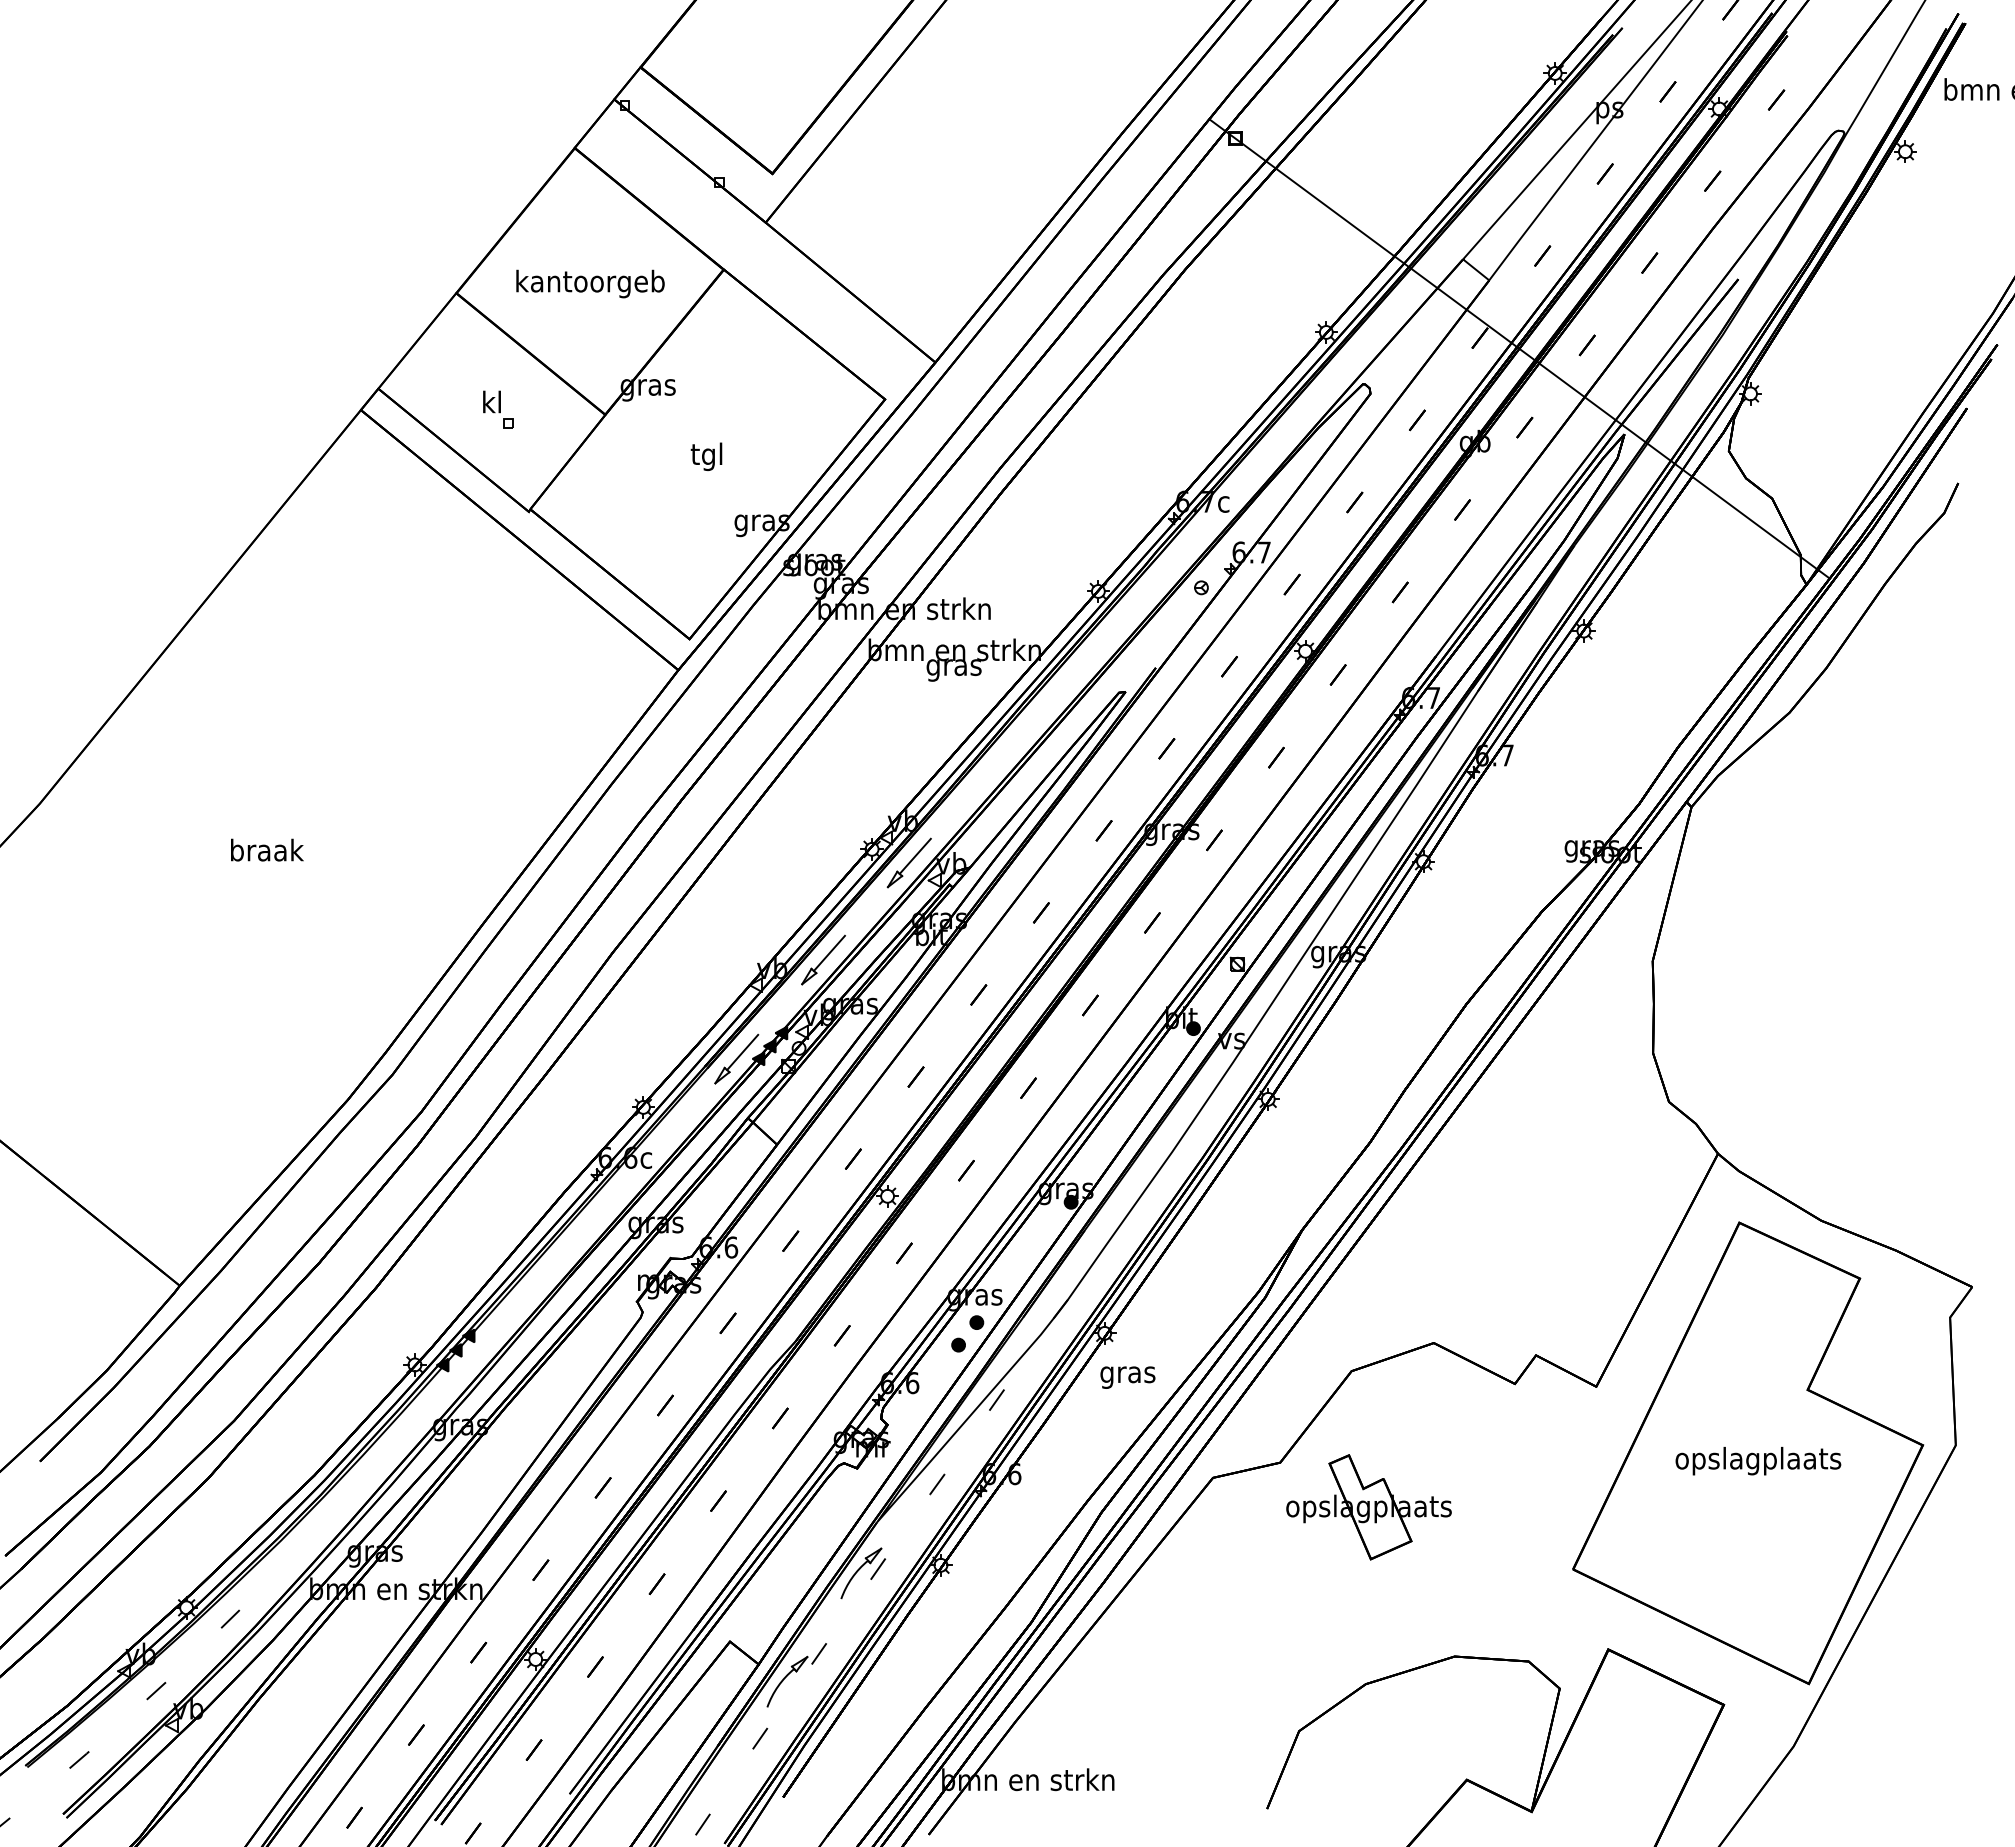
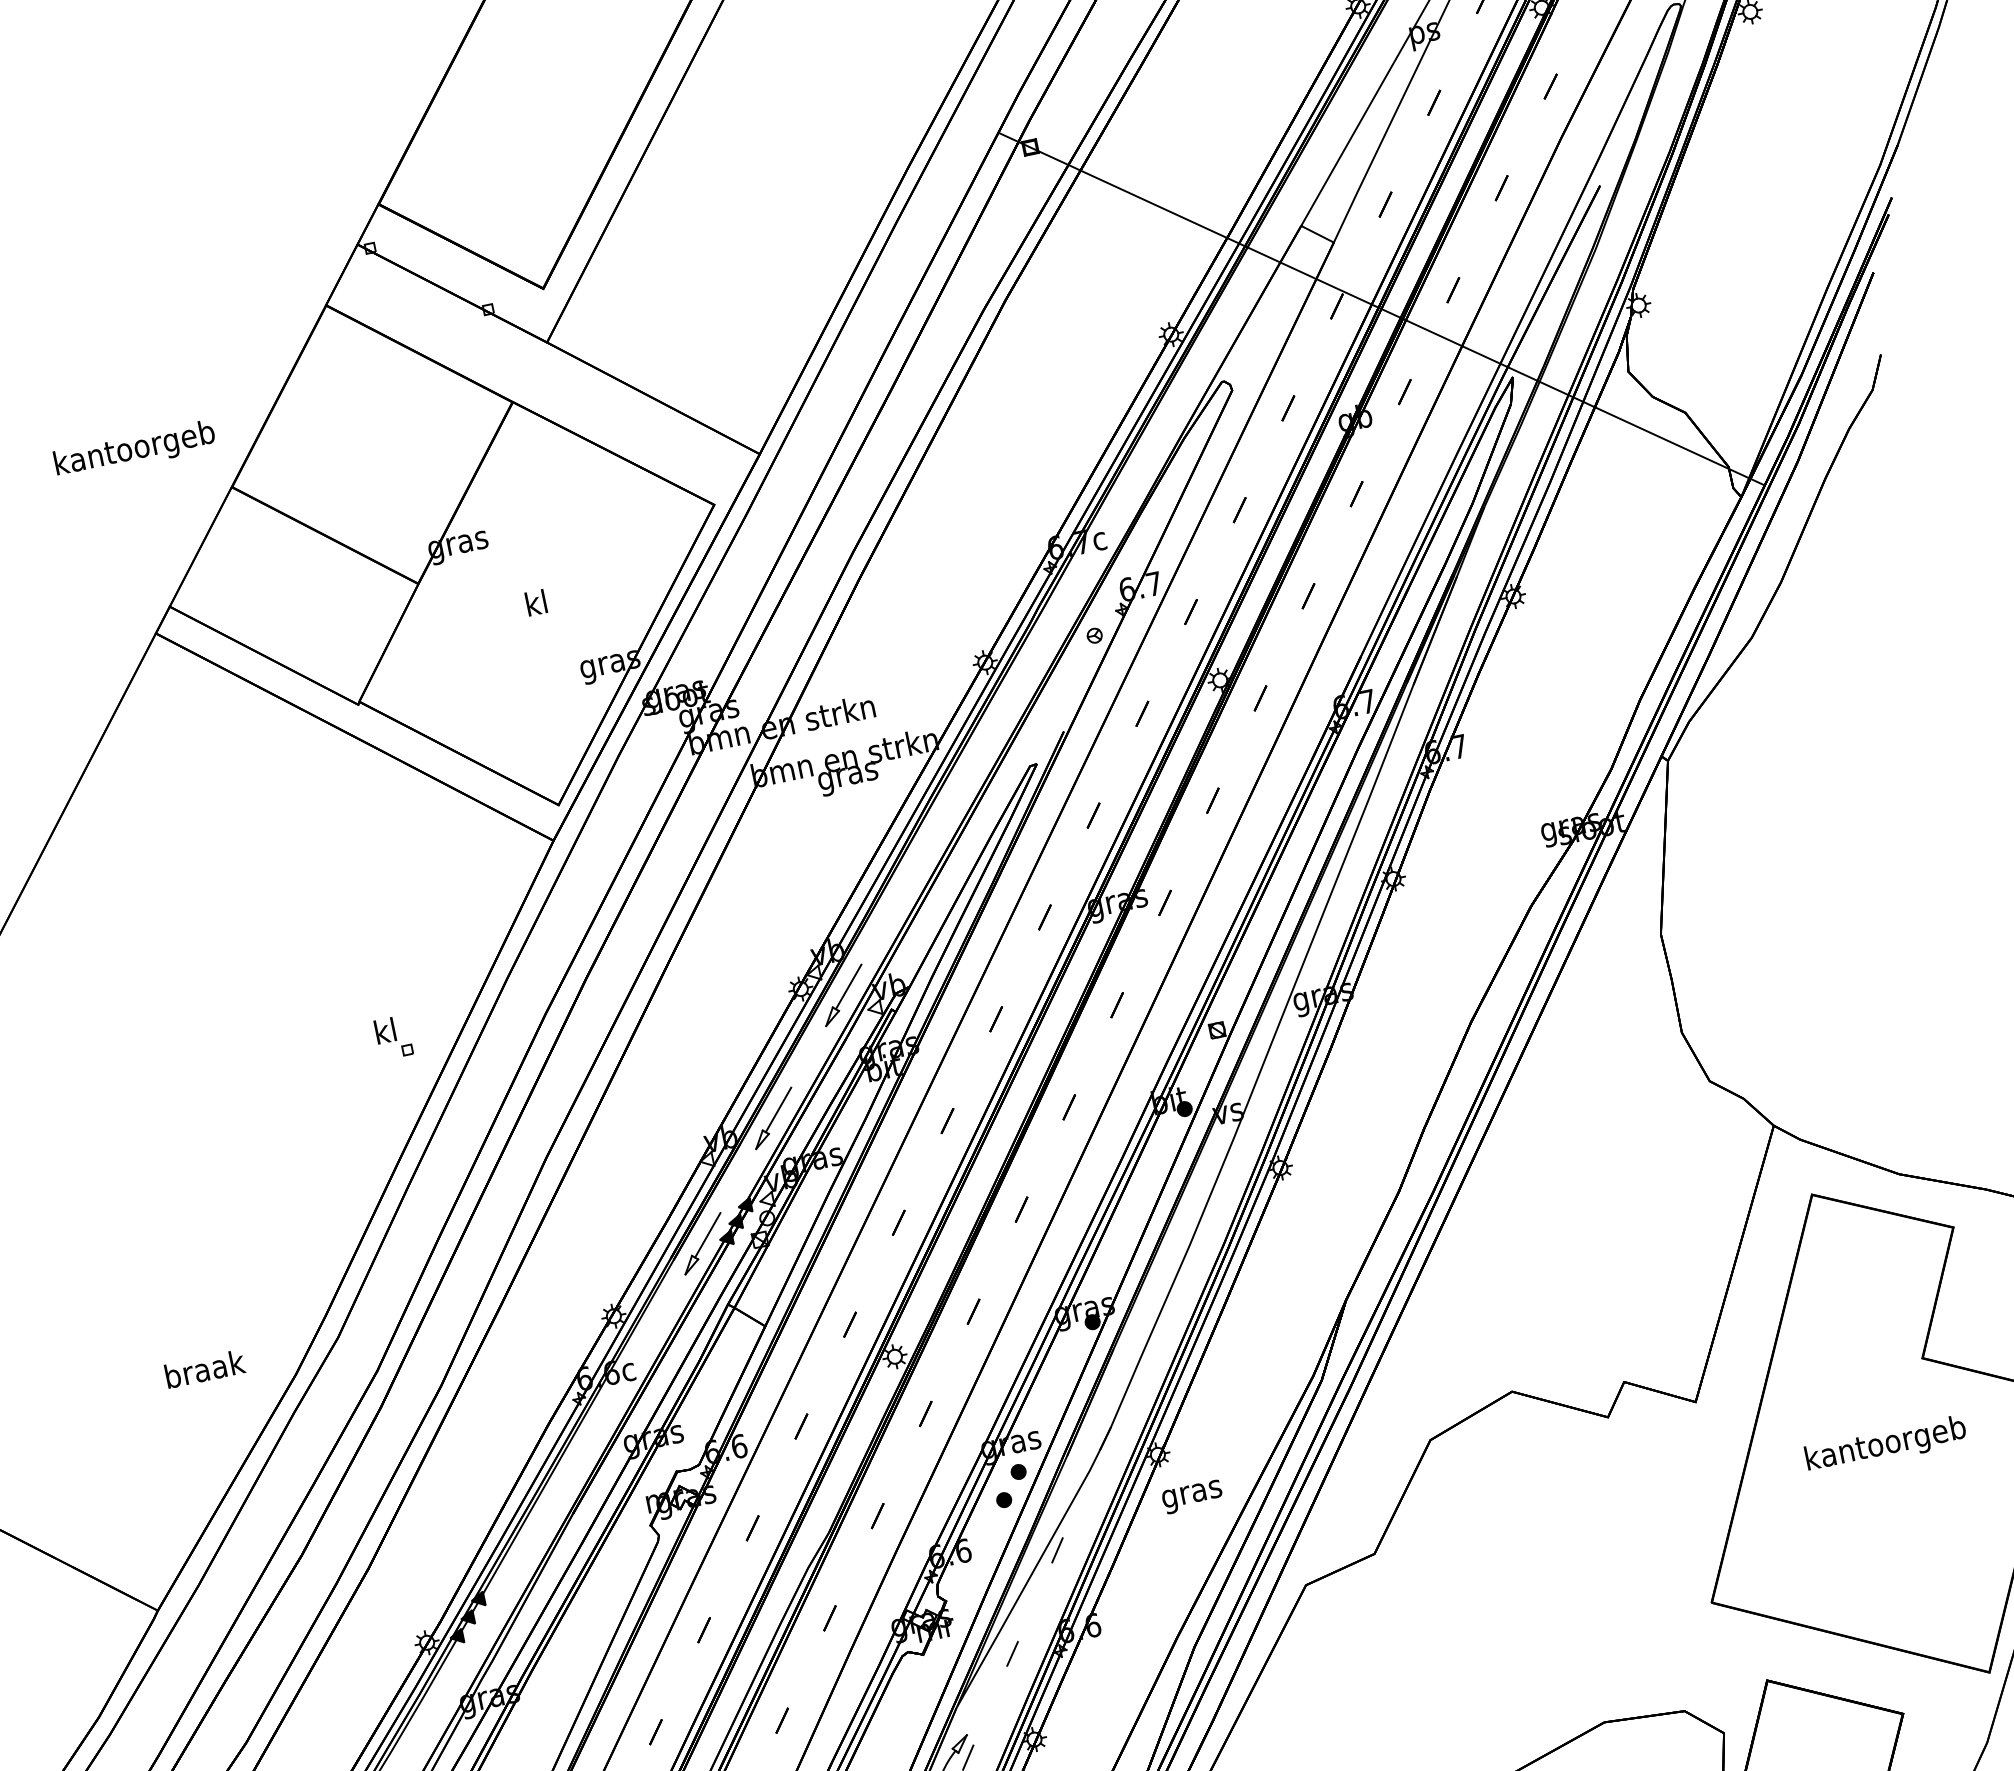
text: (590, 283) -> (134, 449), moved
part: (498, 409) -> (393, 1037), moved
text: (706, 456) -> (535, 605), tgl -> kl
text: (267, 849) -> (205, 1368), moved
text: (1758, 1460) -> (1885, 1444), opslagplaats -> kantoorgeb
part: (1368, 1507) -> (1478, 1582), removed

